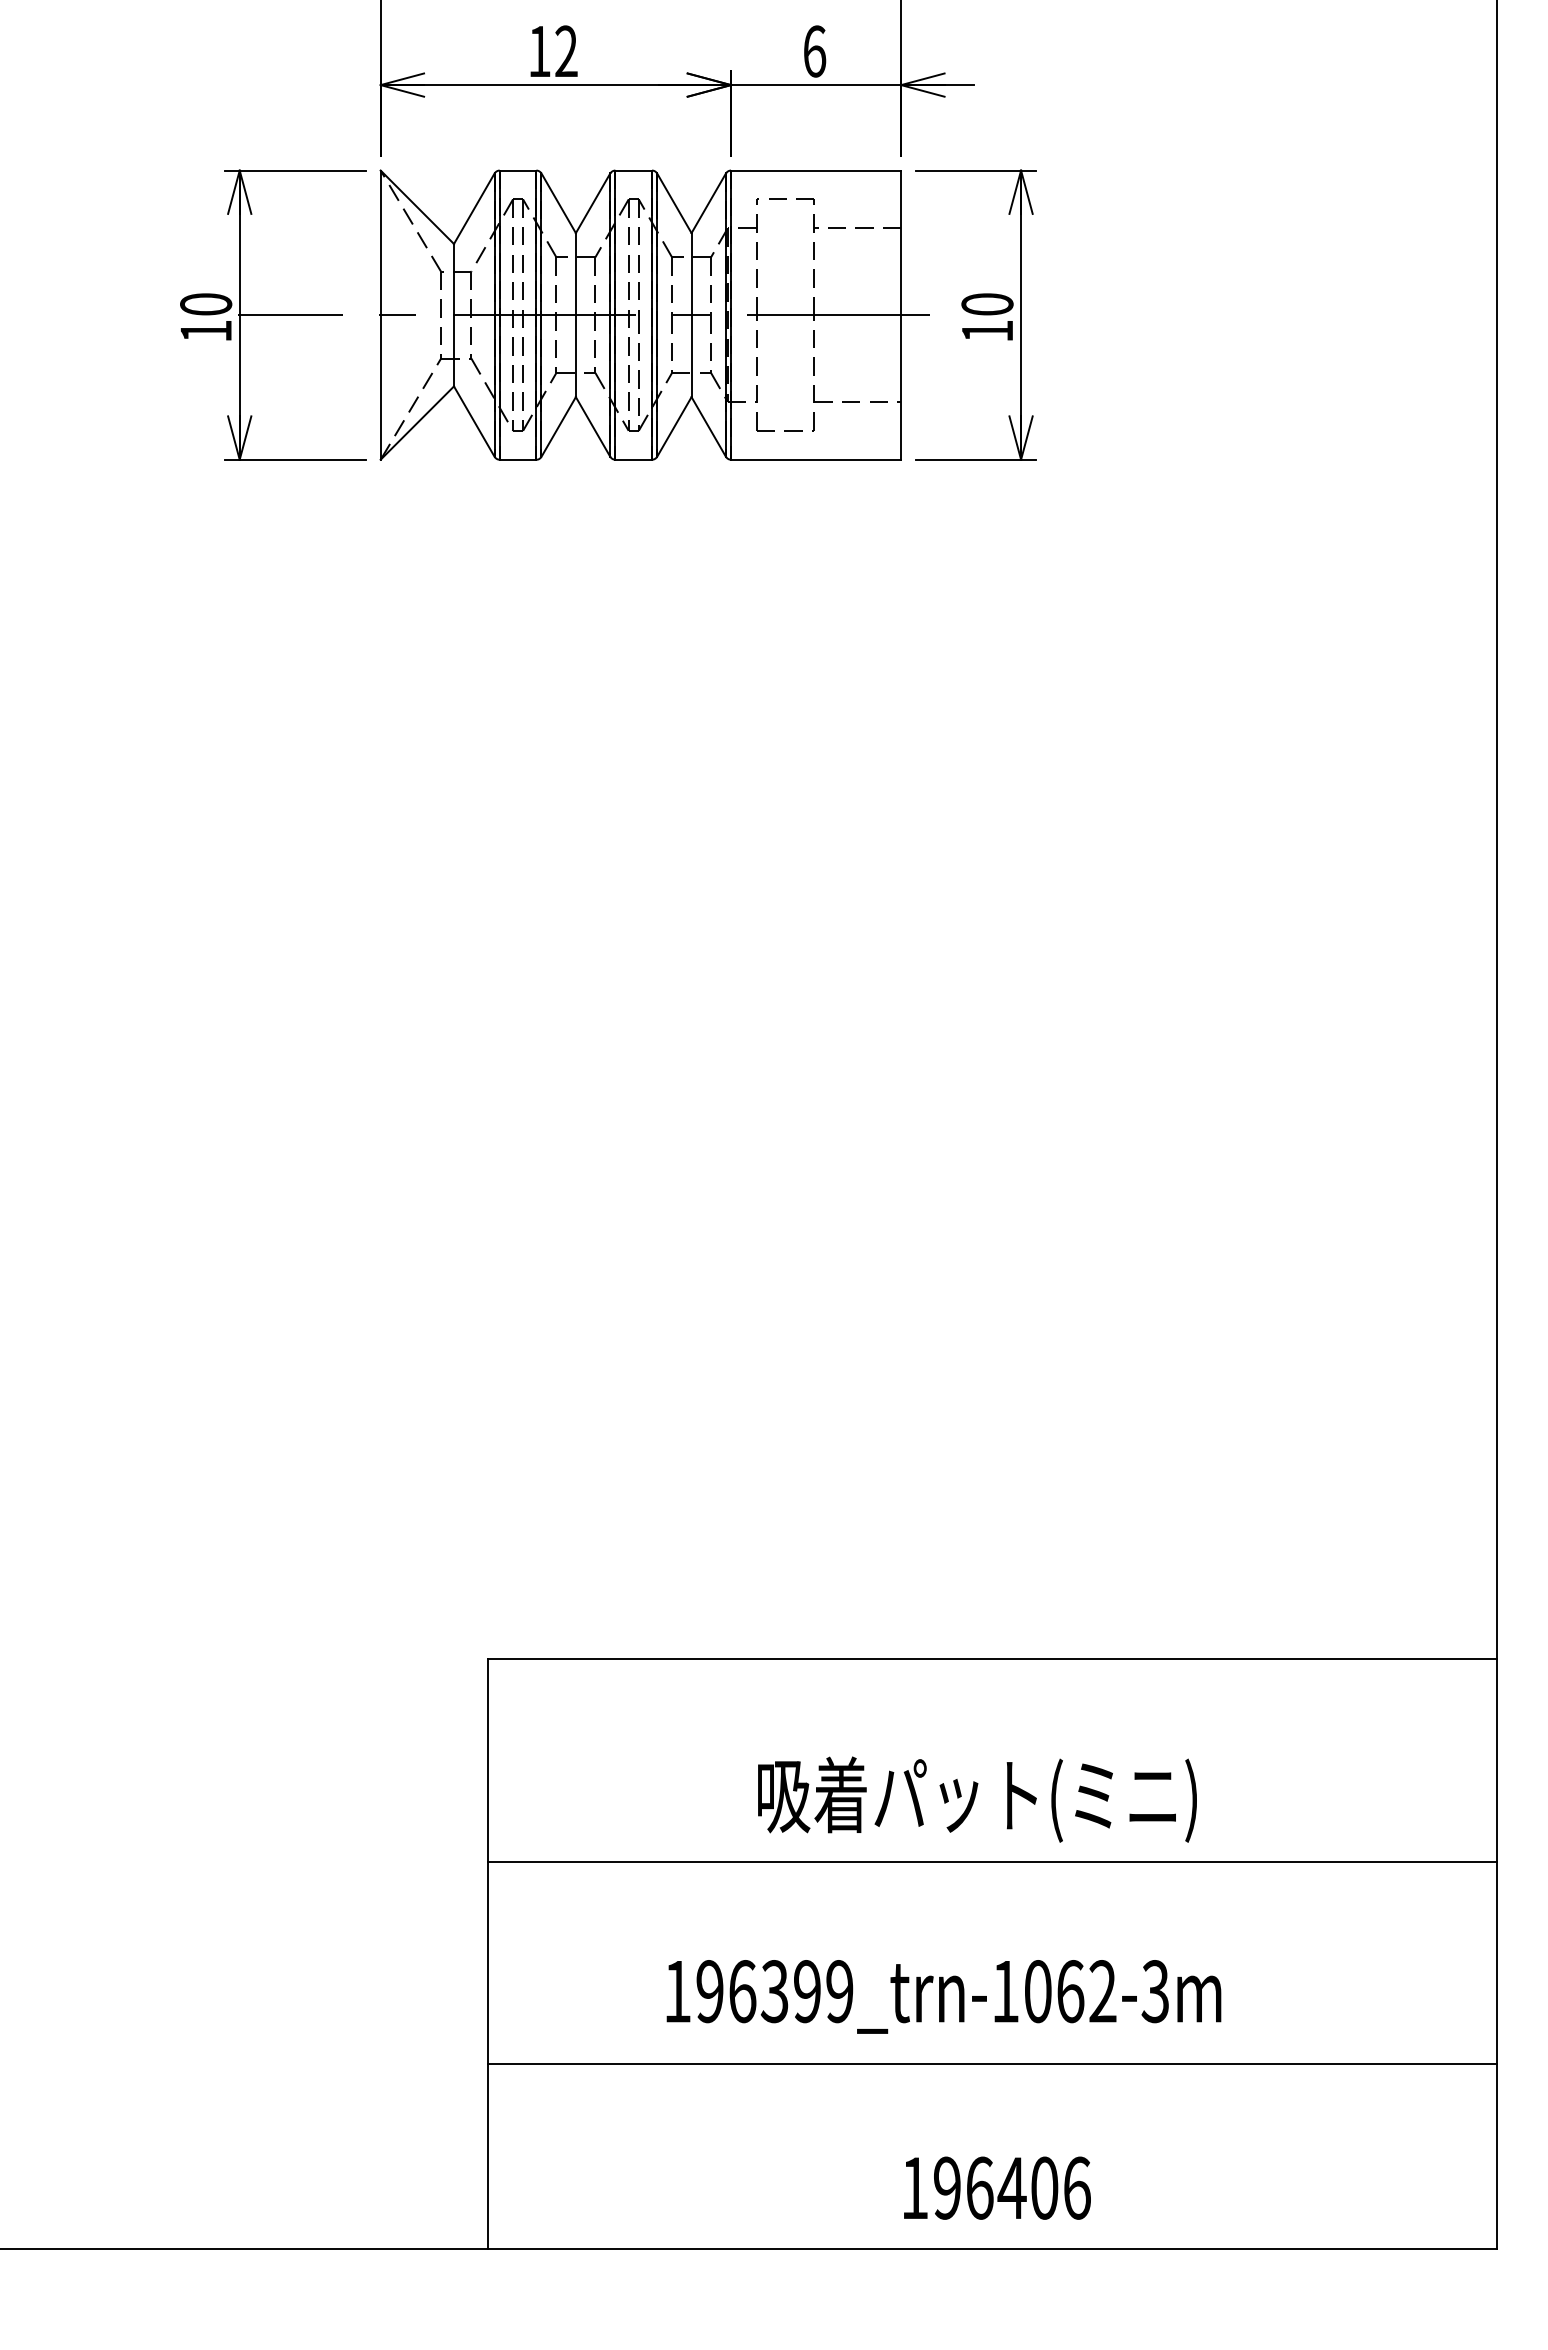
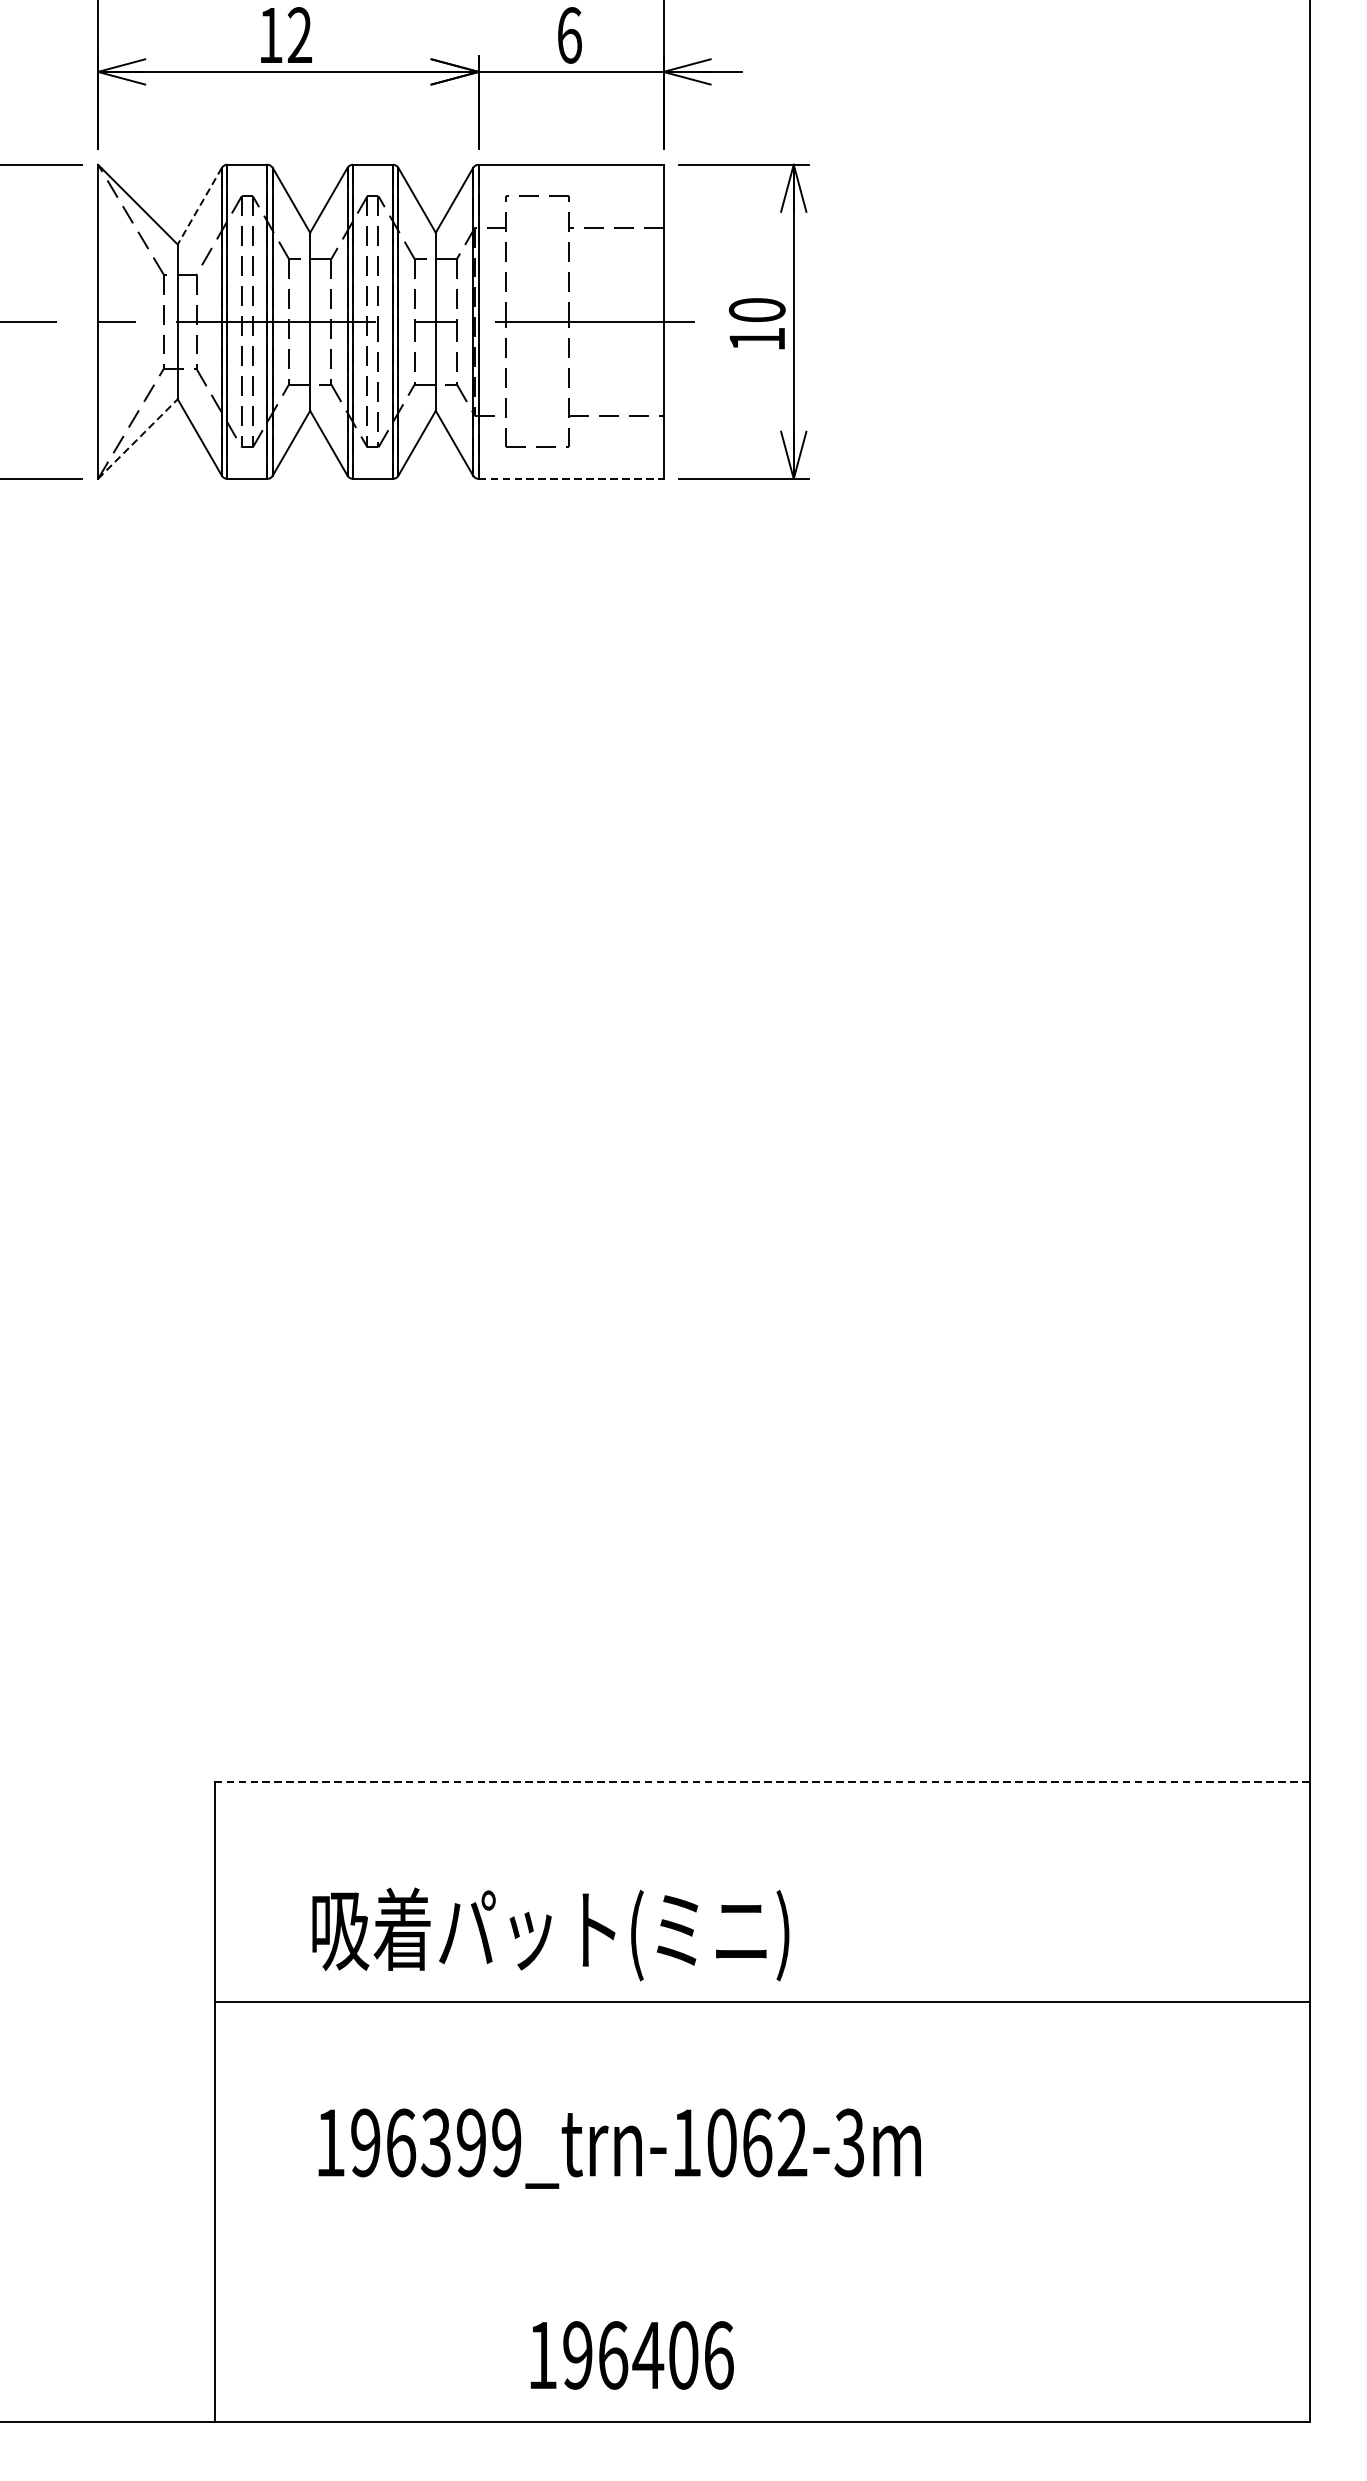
line: (474, 208) -> (200, 205), solid -> dashed
line: (417, 423) -> (138, 439), solid -> dashed
line: (816, 459) -> (571, 478), solid -> dashed
line: (992, 1659) -> (762, 1782), solid -> dashed
text: (977, 1799) -> (550, 1934), moved
text: (943, 1996) -> (619, 2148), moved
line: (991, 2064) -> (761, 2222), removed
text: (997, 2187) -> (632, 2354), moved

